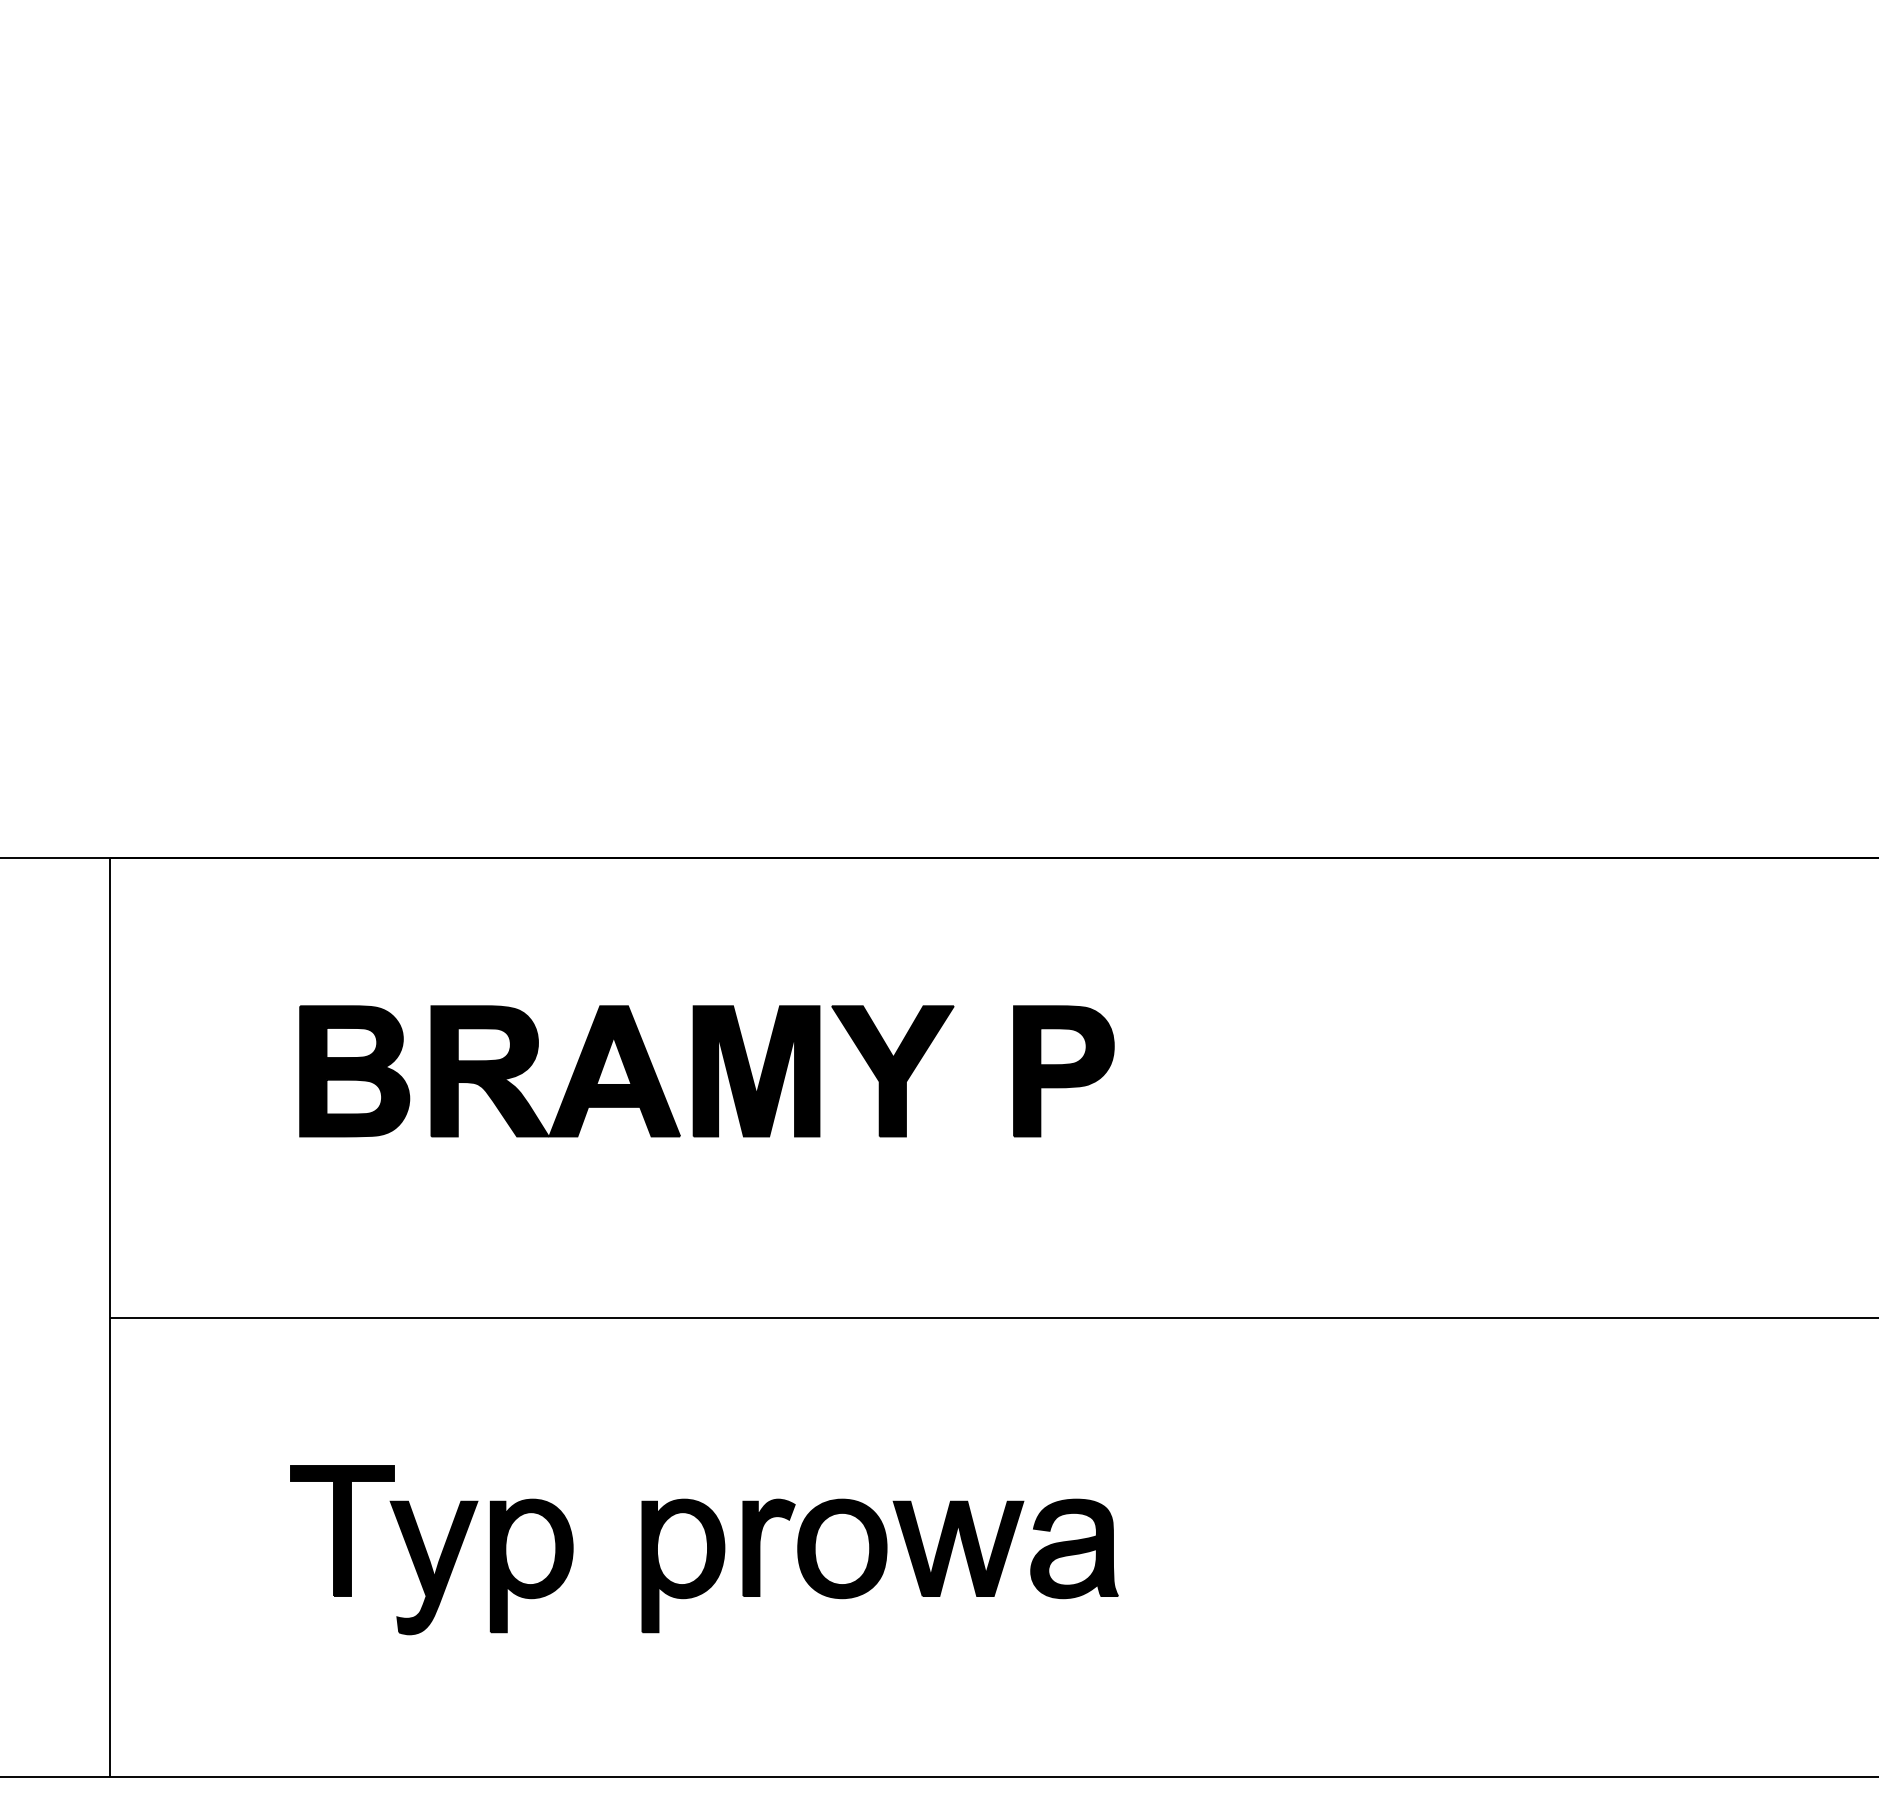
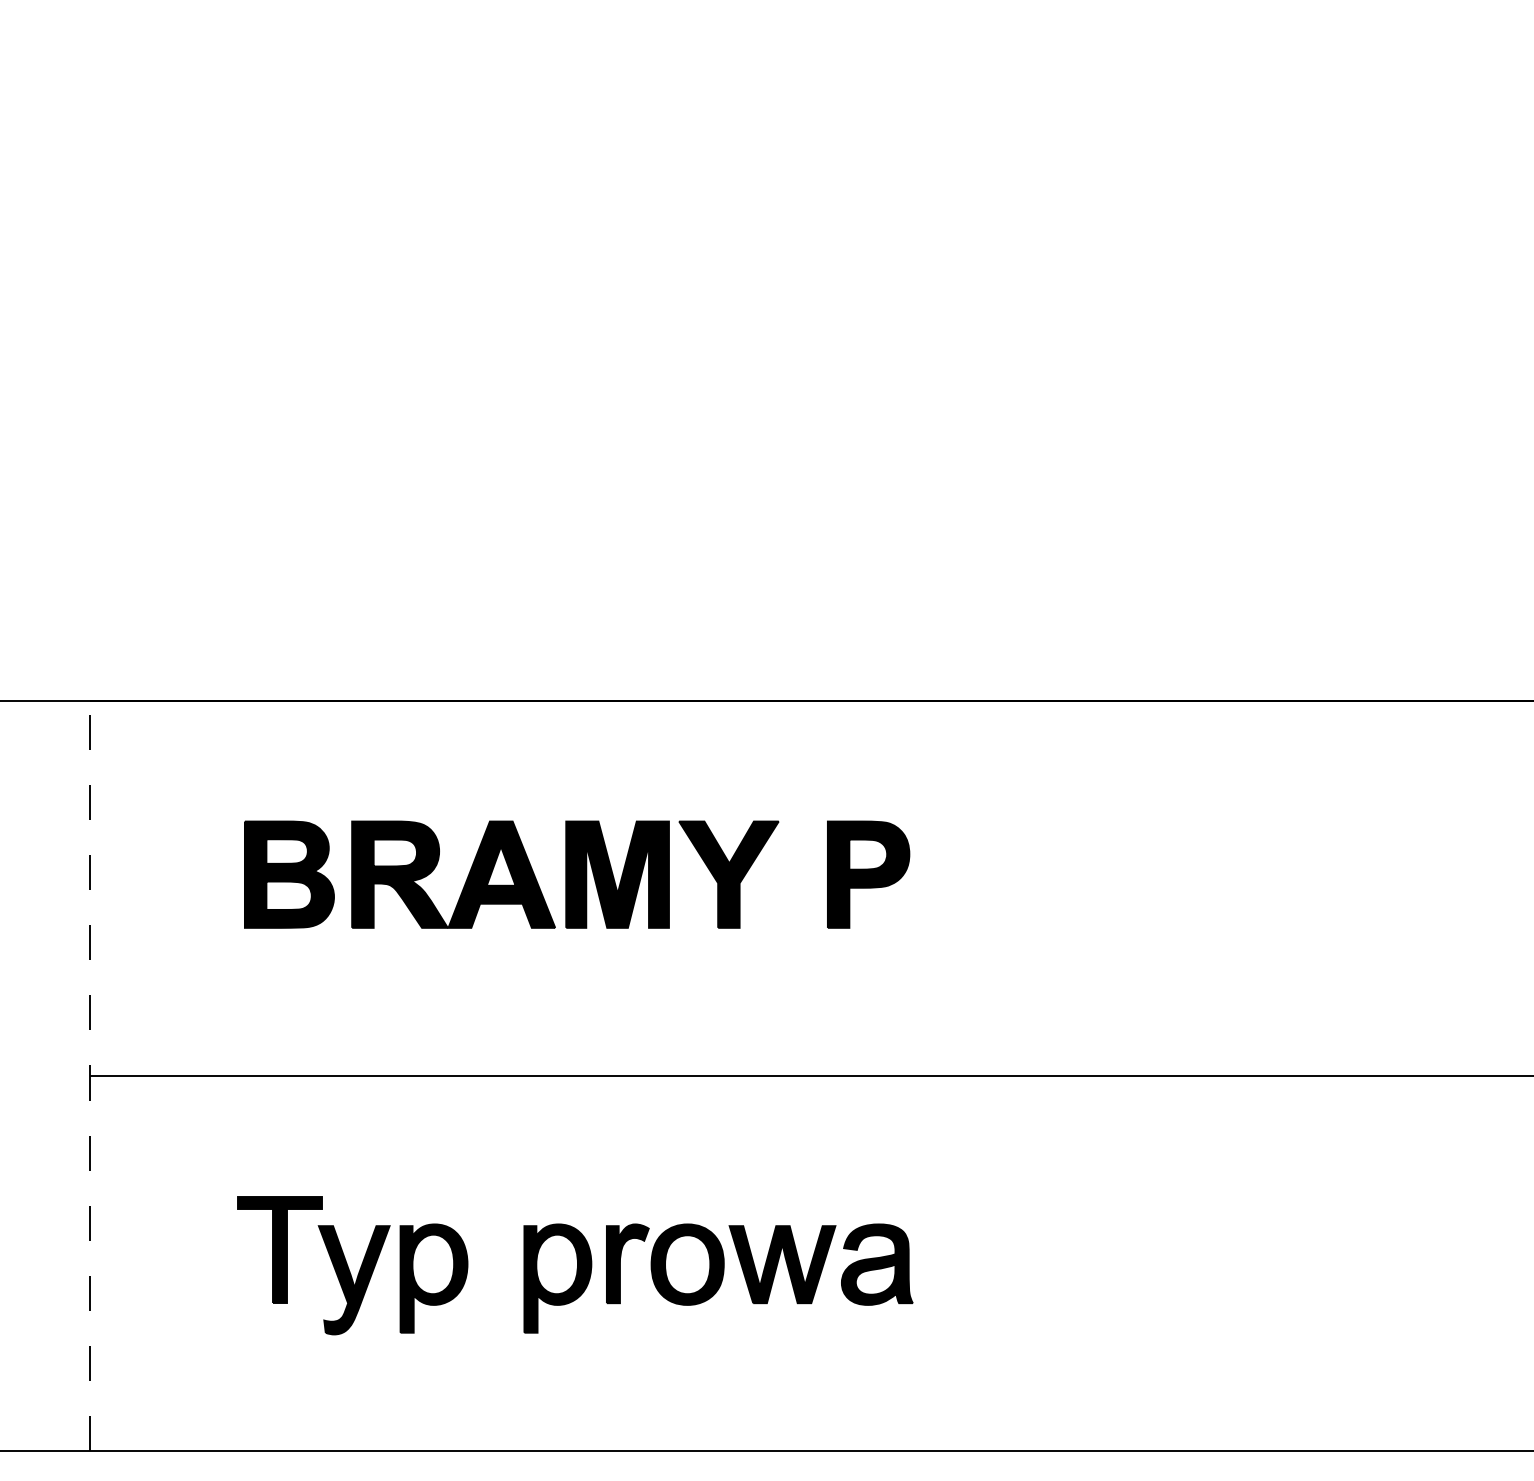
line: (109, 1317) -> (89, 1075), solid -> dashed

